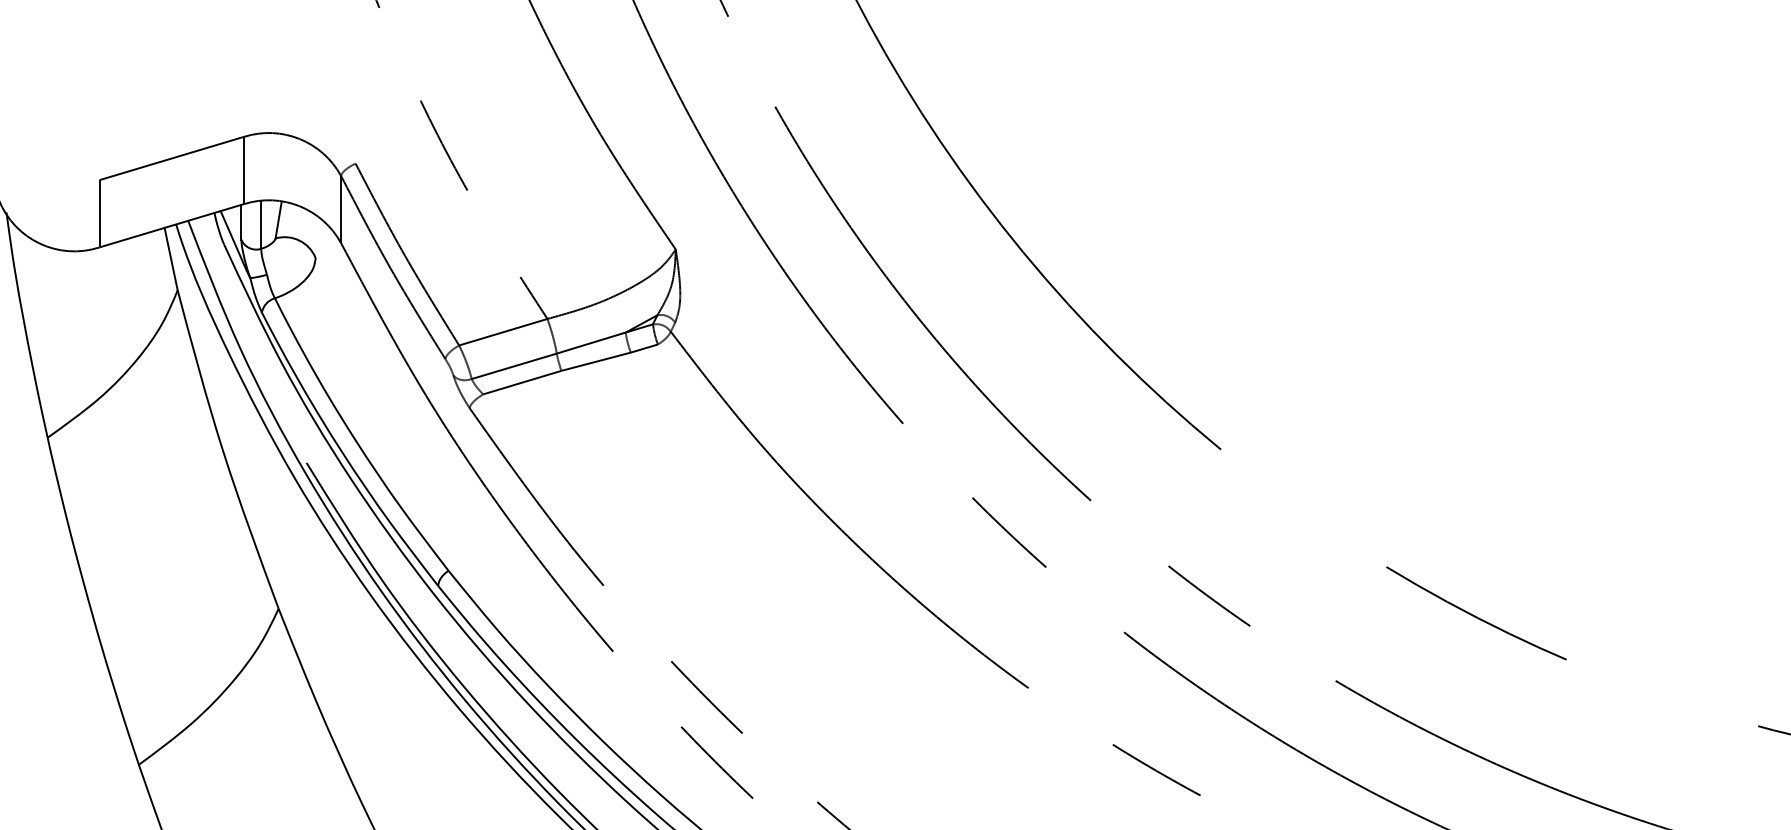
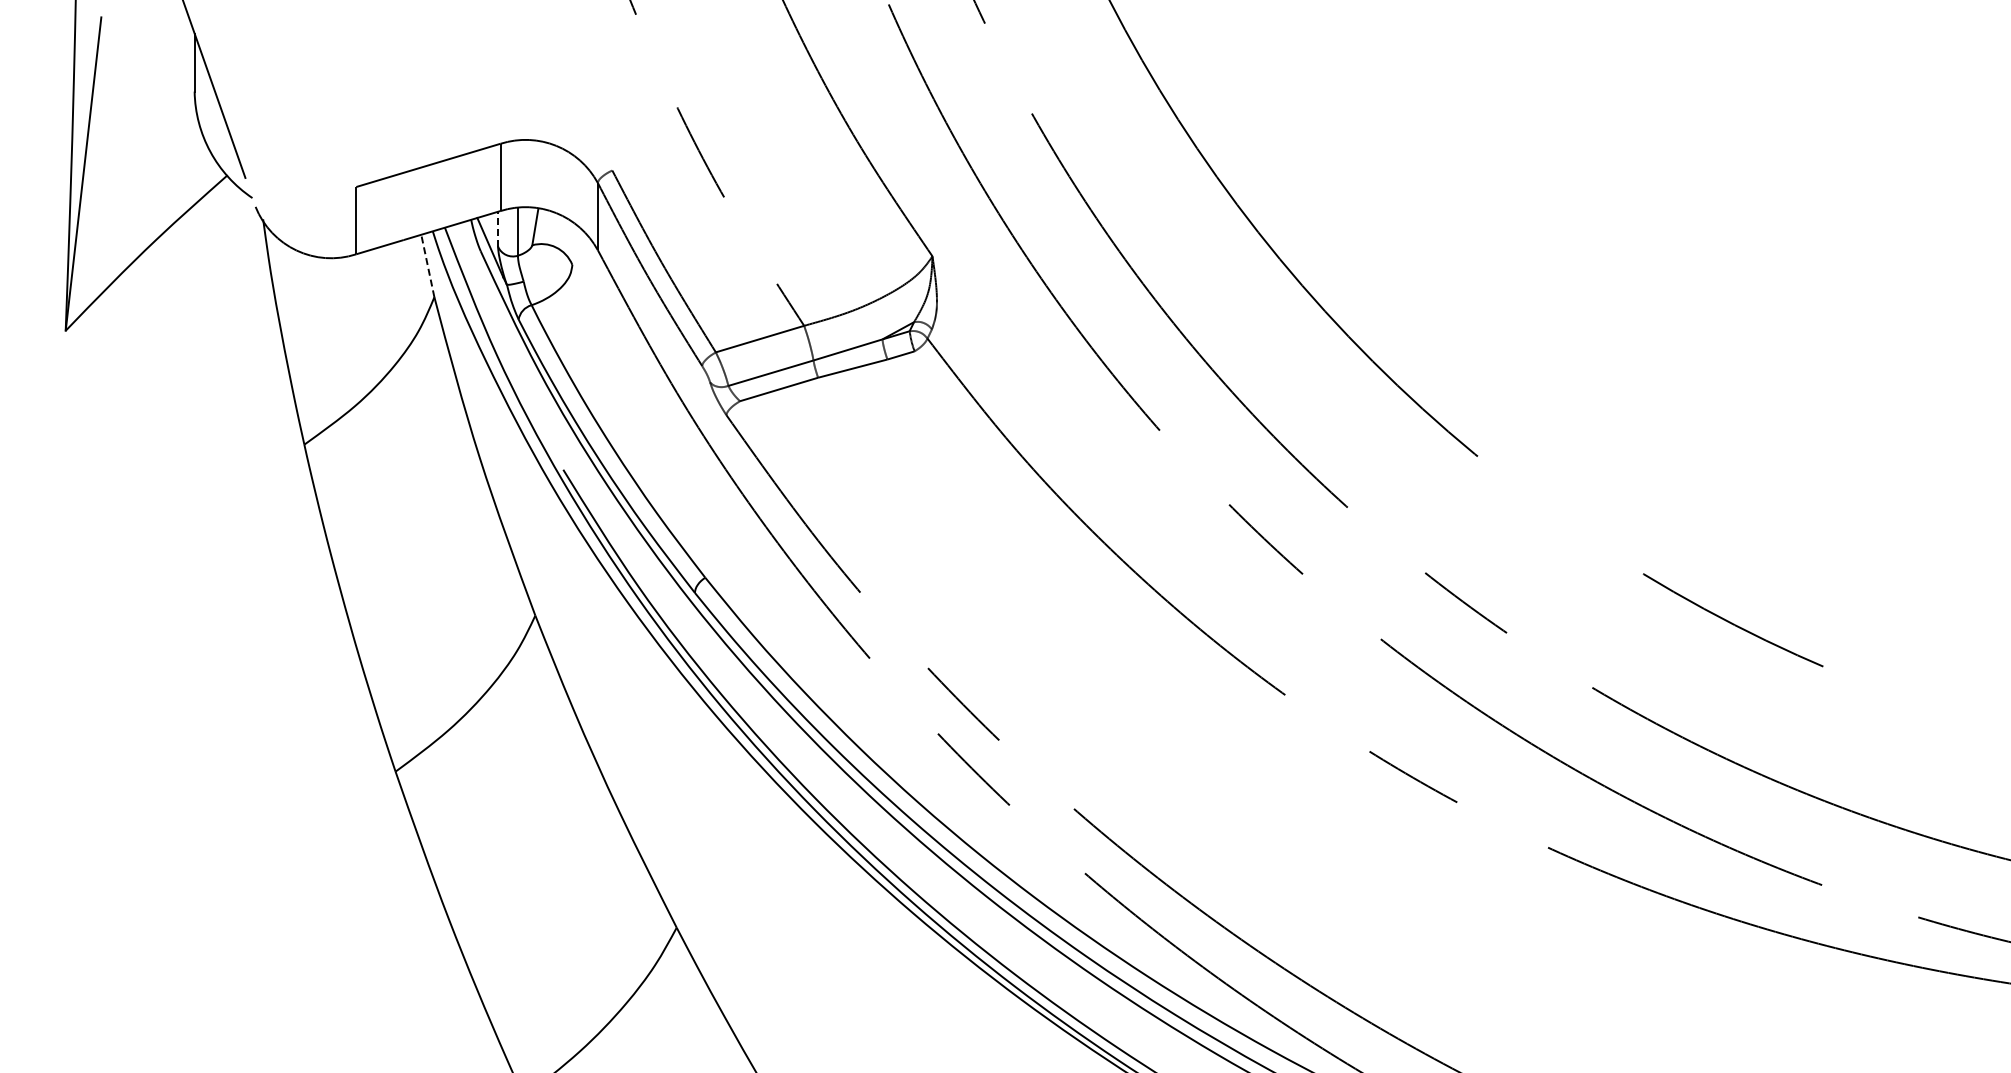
line: (241, 221) -> (498, 228), solid -> dashed
line: (170, 259) -> (427, 266), solid -> dashed

